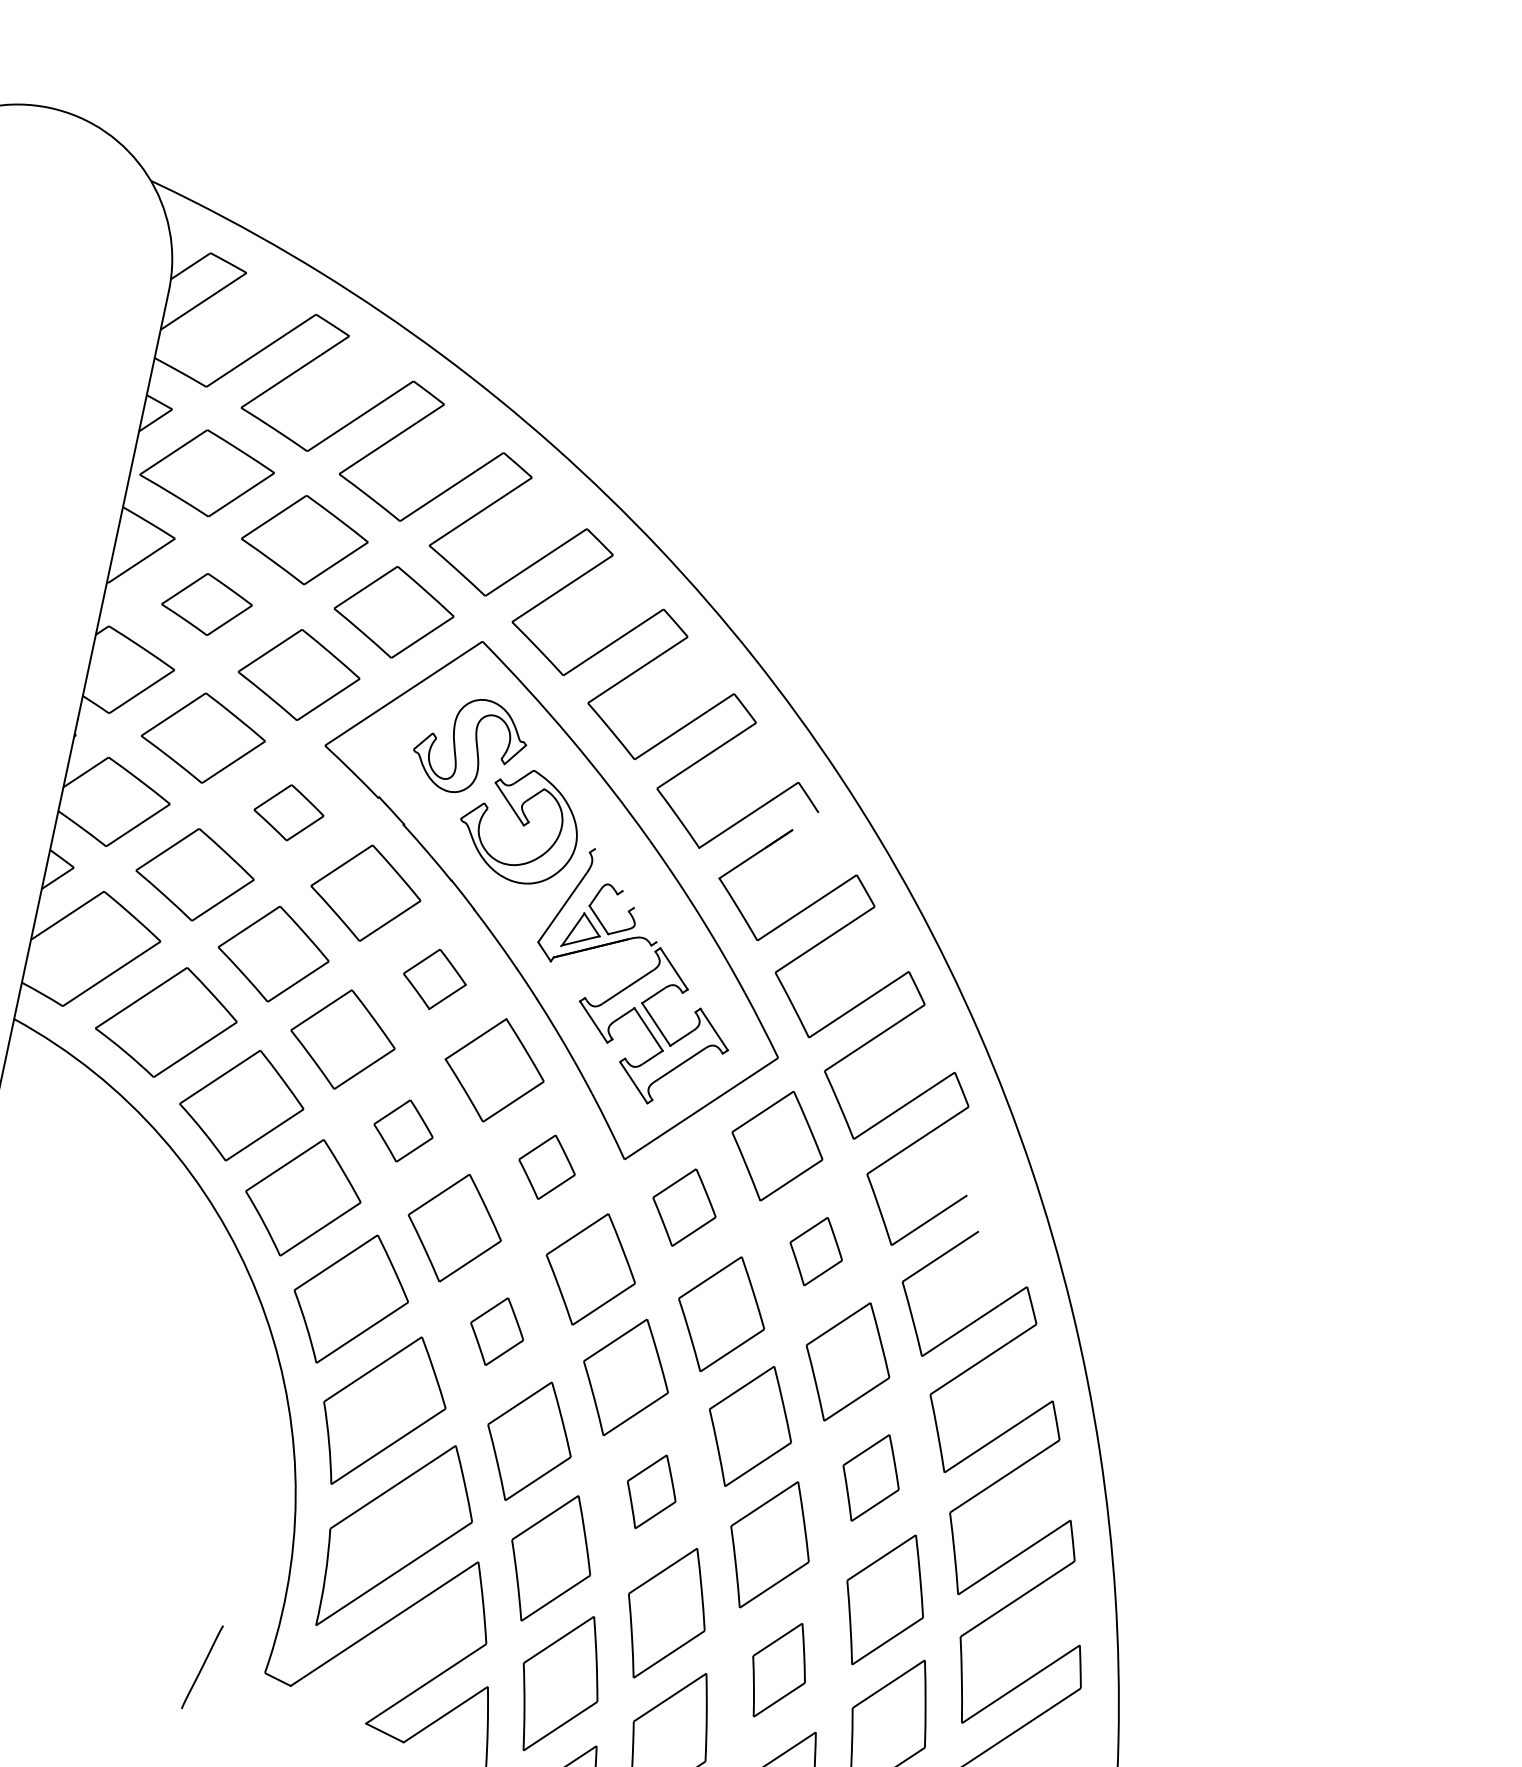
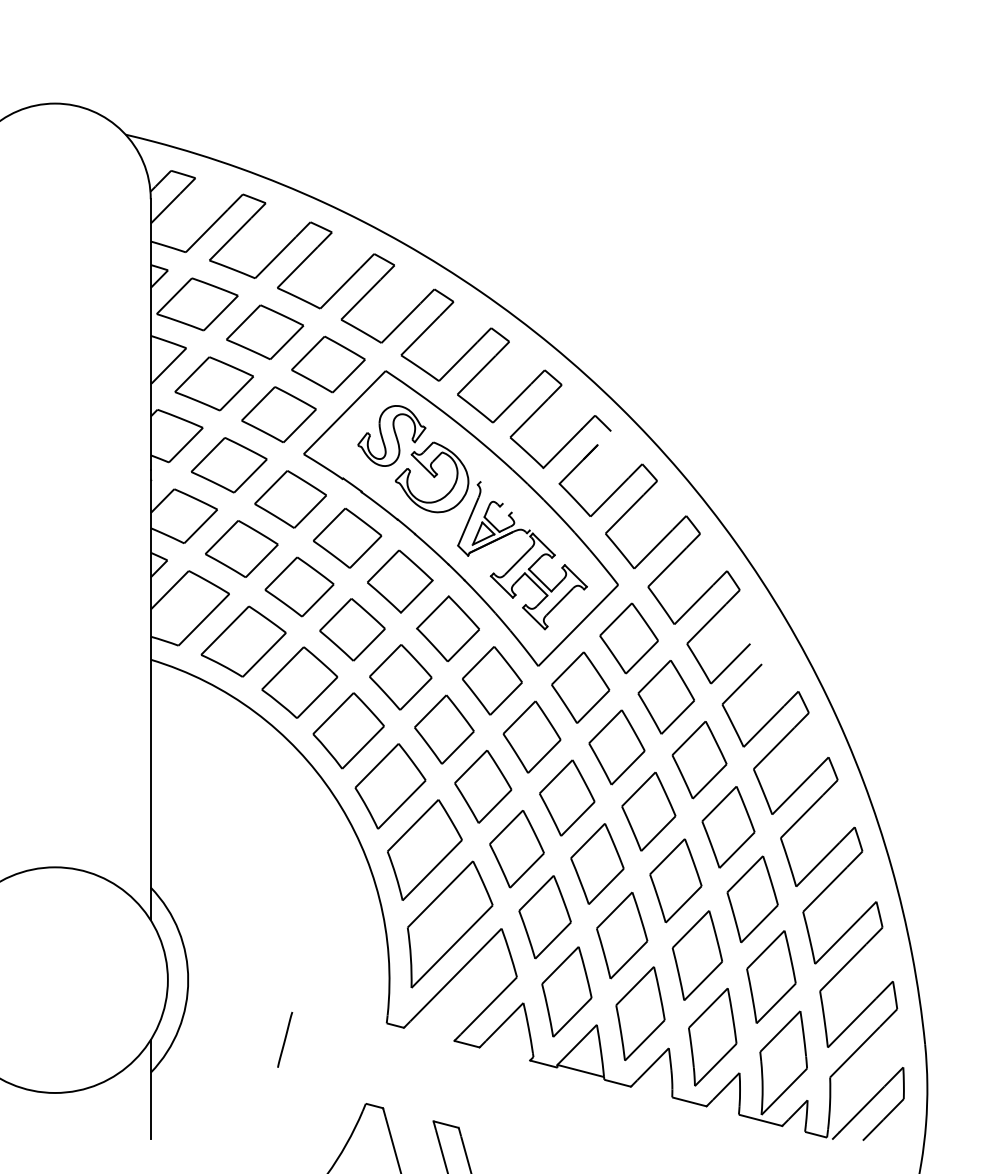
part: (206, 603) -> (213, 383), size x1.43
part: (288, 812) -> (290, 499), size x1.67
part: (435, 979) -> (400, 581), size x1.67
part: (402, 1131) -> (400, 677), size x1.67
part: (547, 1166) -> (492, 680), size x1.67
part: (684, 1207) -> (580, 687), size x1.43
part: (815, 1251) -> (665, 697), size x1.67
part: (497, 1331) -> (483, 786), size x1.67
part: (870, 1478) -> (728, 827), size x1.43
part: (651, 1491) -> (597, 863), size x1.67
line: (203, 1666) -> (285, 1039), moved
part: (778, 1670) -> (697, 955), size x1.43

